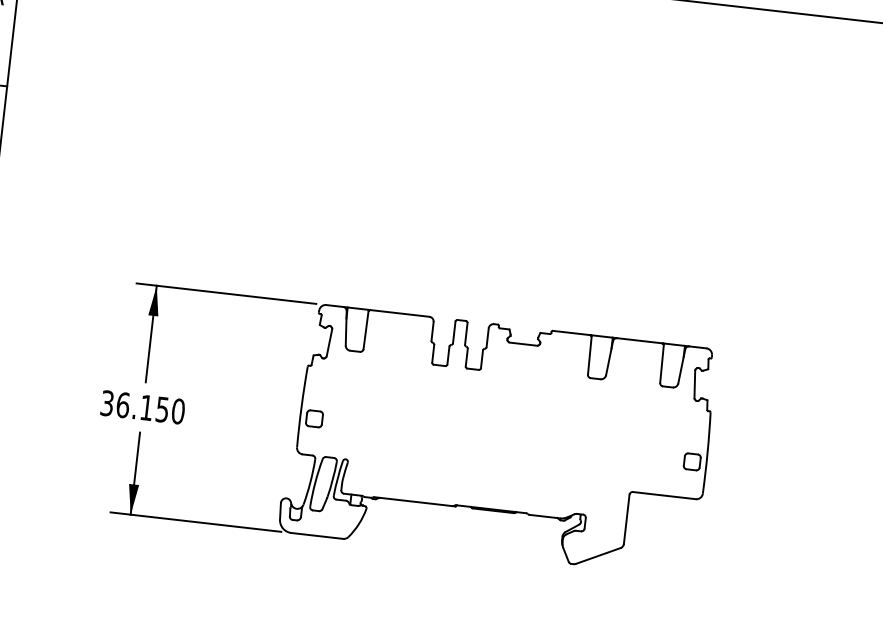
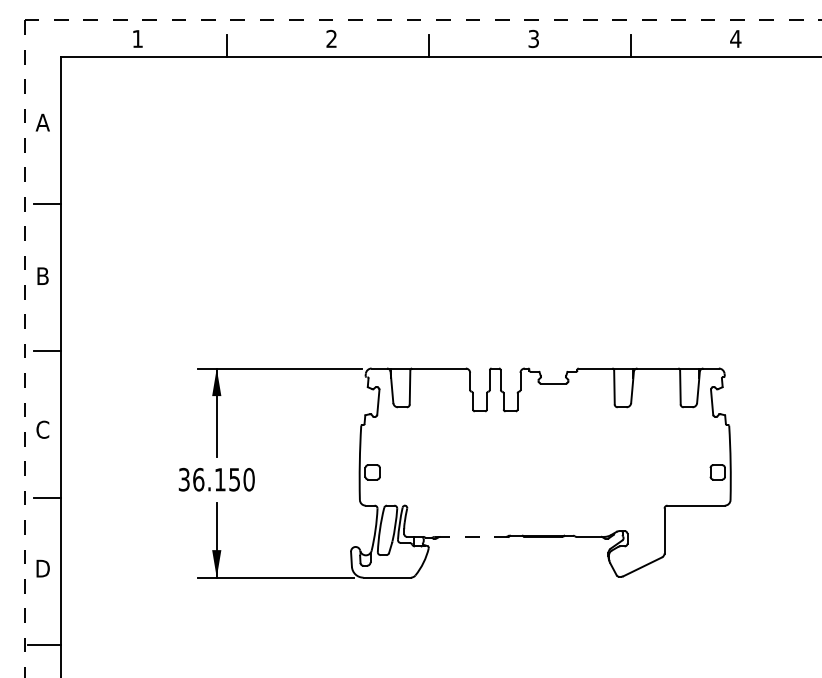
line: (414, 501) -> (471, 536), solid -> dashed

